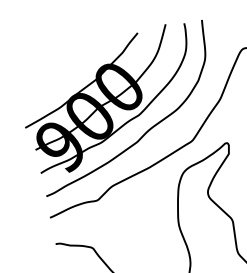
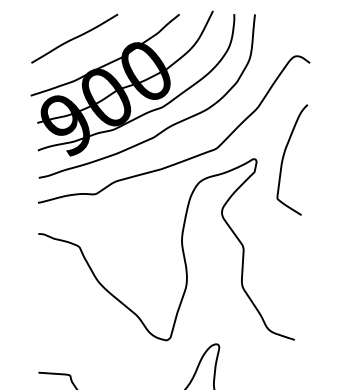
curve: (52, 71) -> (74, 38), added

